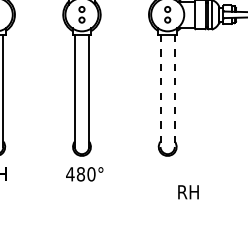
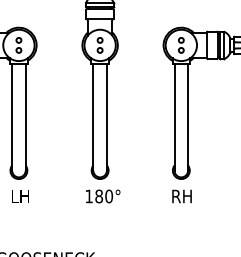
line: (160, 90) -> (174, 117), dashed -> solid
line: (175, 90) -> (188, 117), dashed -> solid
text: (70, 174) -> (89, 196), 480° -> 180°
text: (187, 192) -> (181, 196), moved

